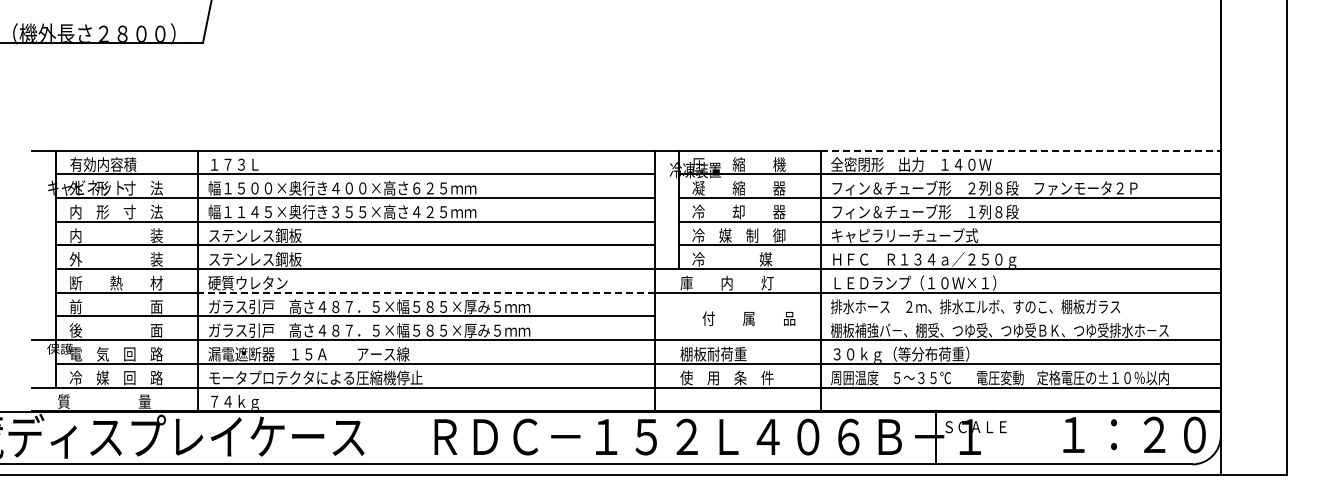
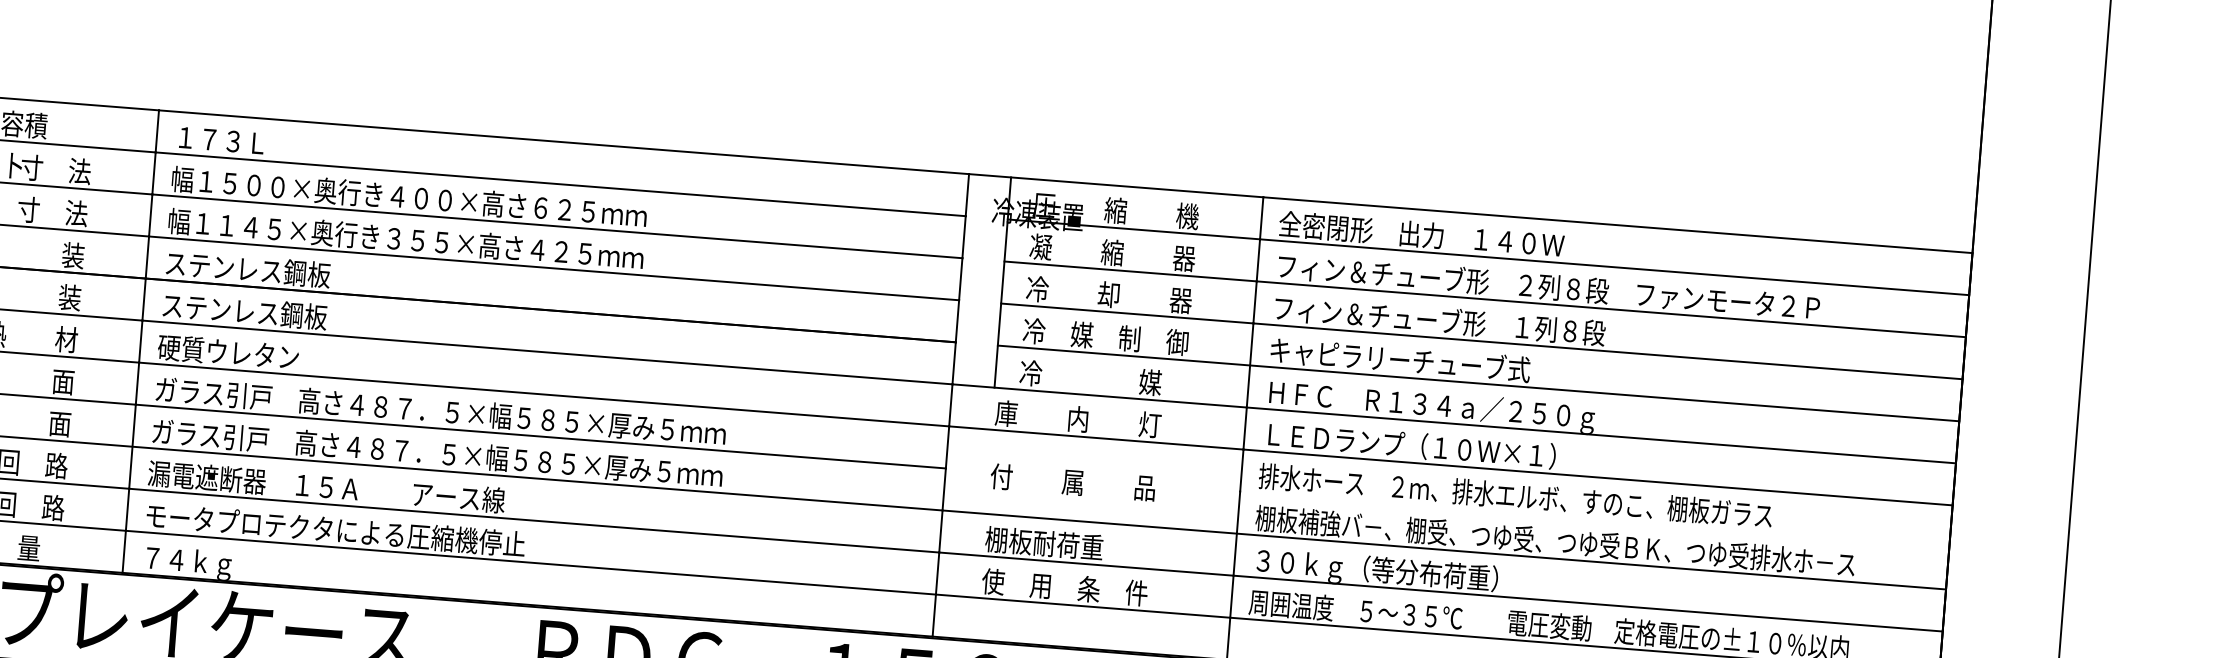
line: (1020, 150) -> (1617, 225), dashed -> solid
line: (426, 292) -> (543, 393), dashed -> solid
text: (748, 318) -> (1072, 481), moved

